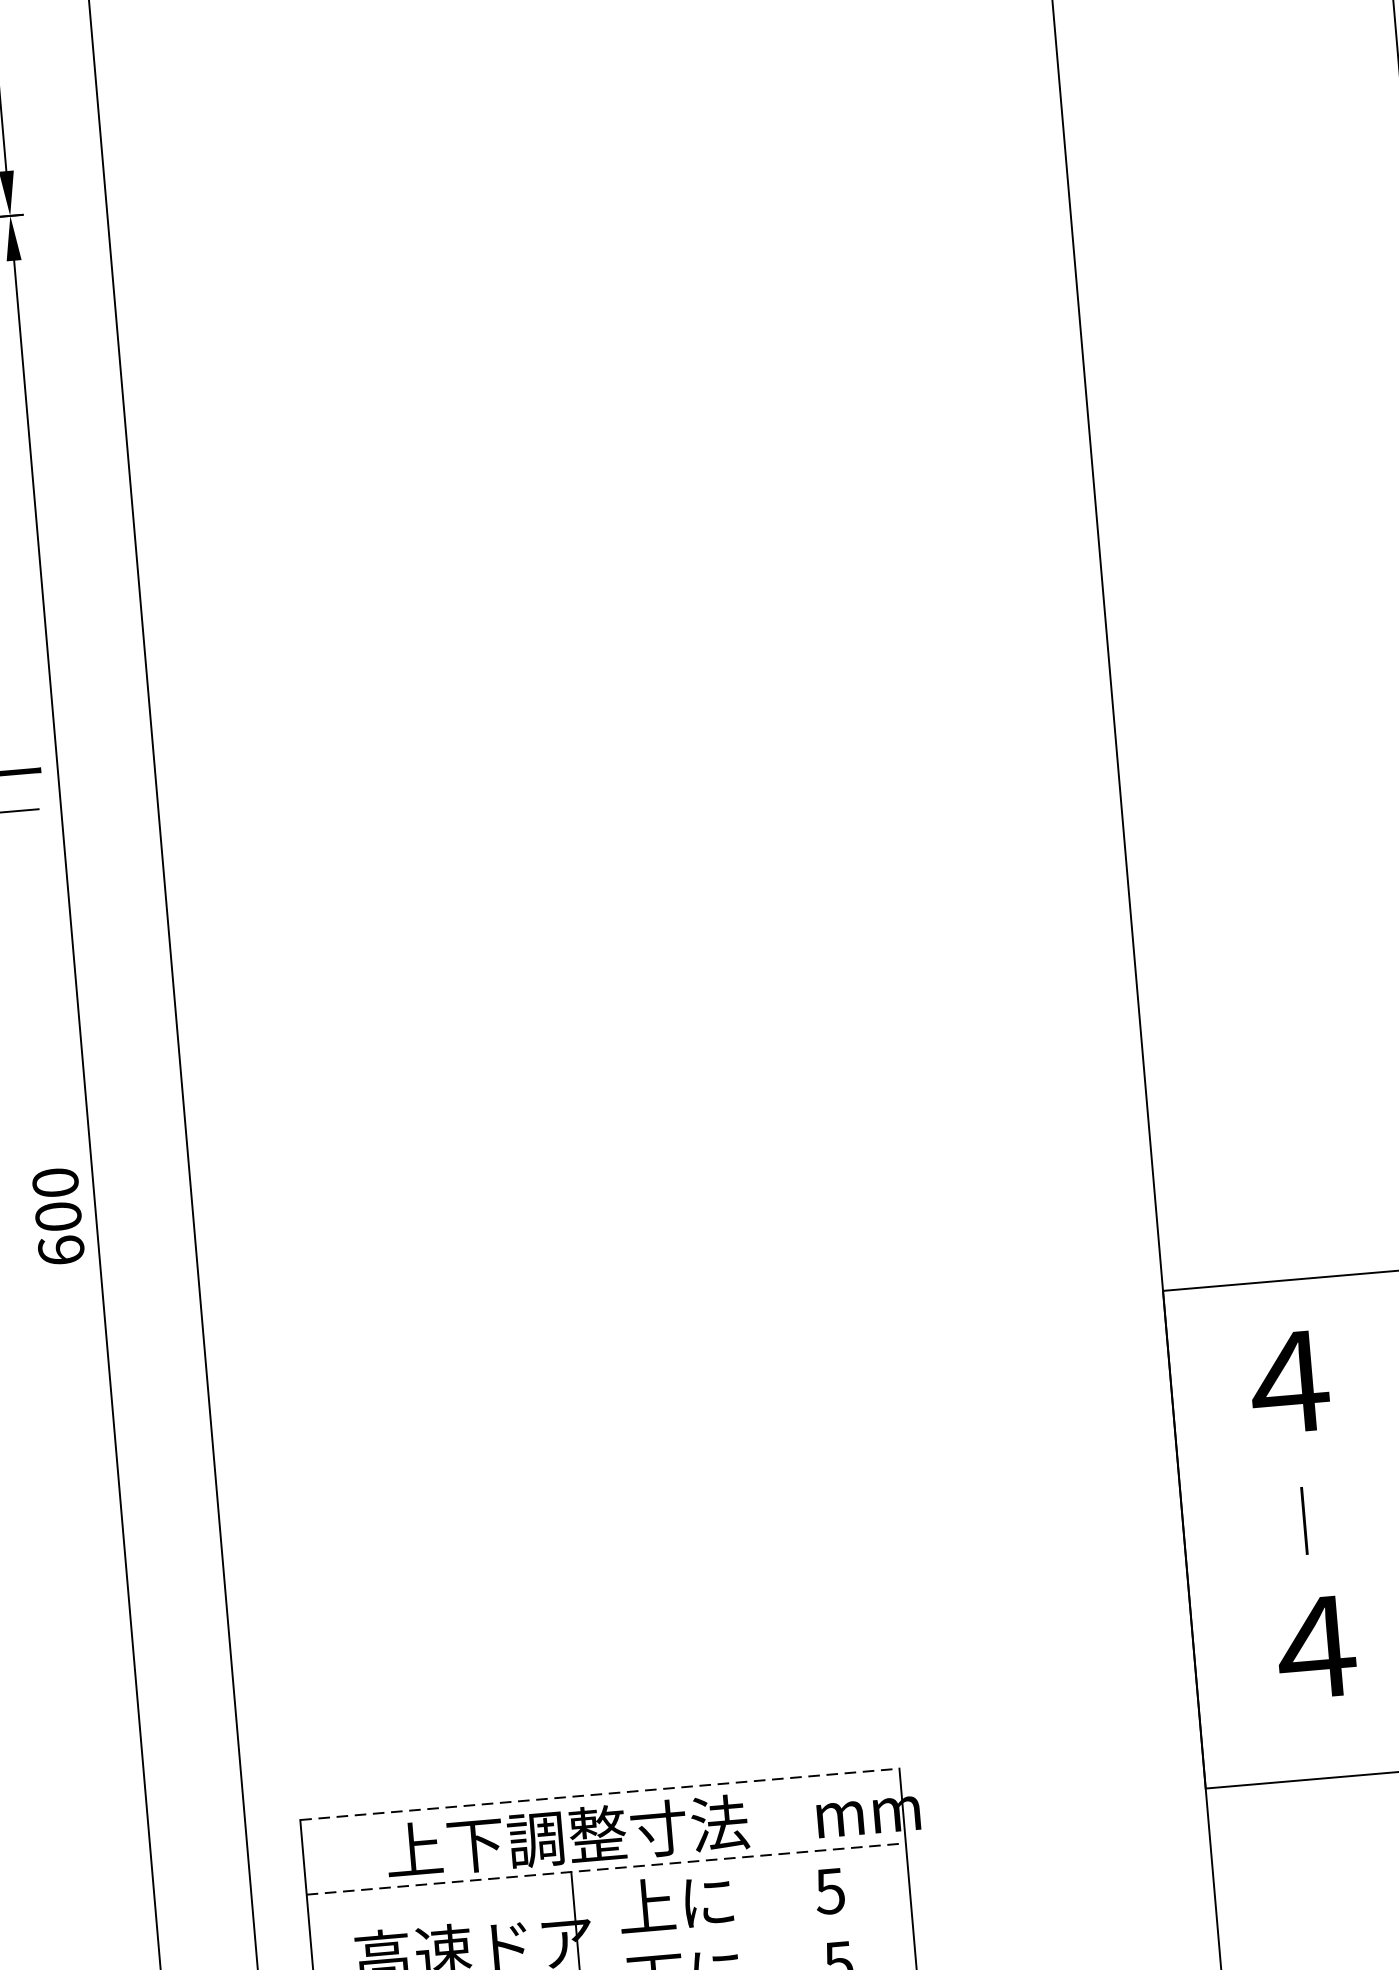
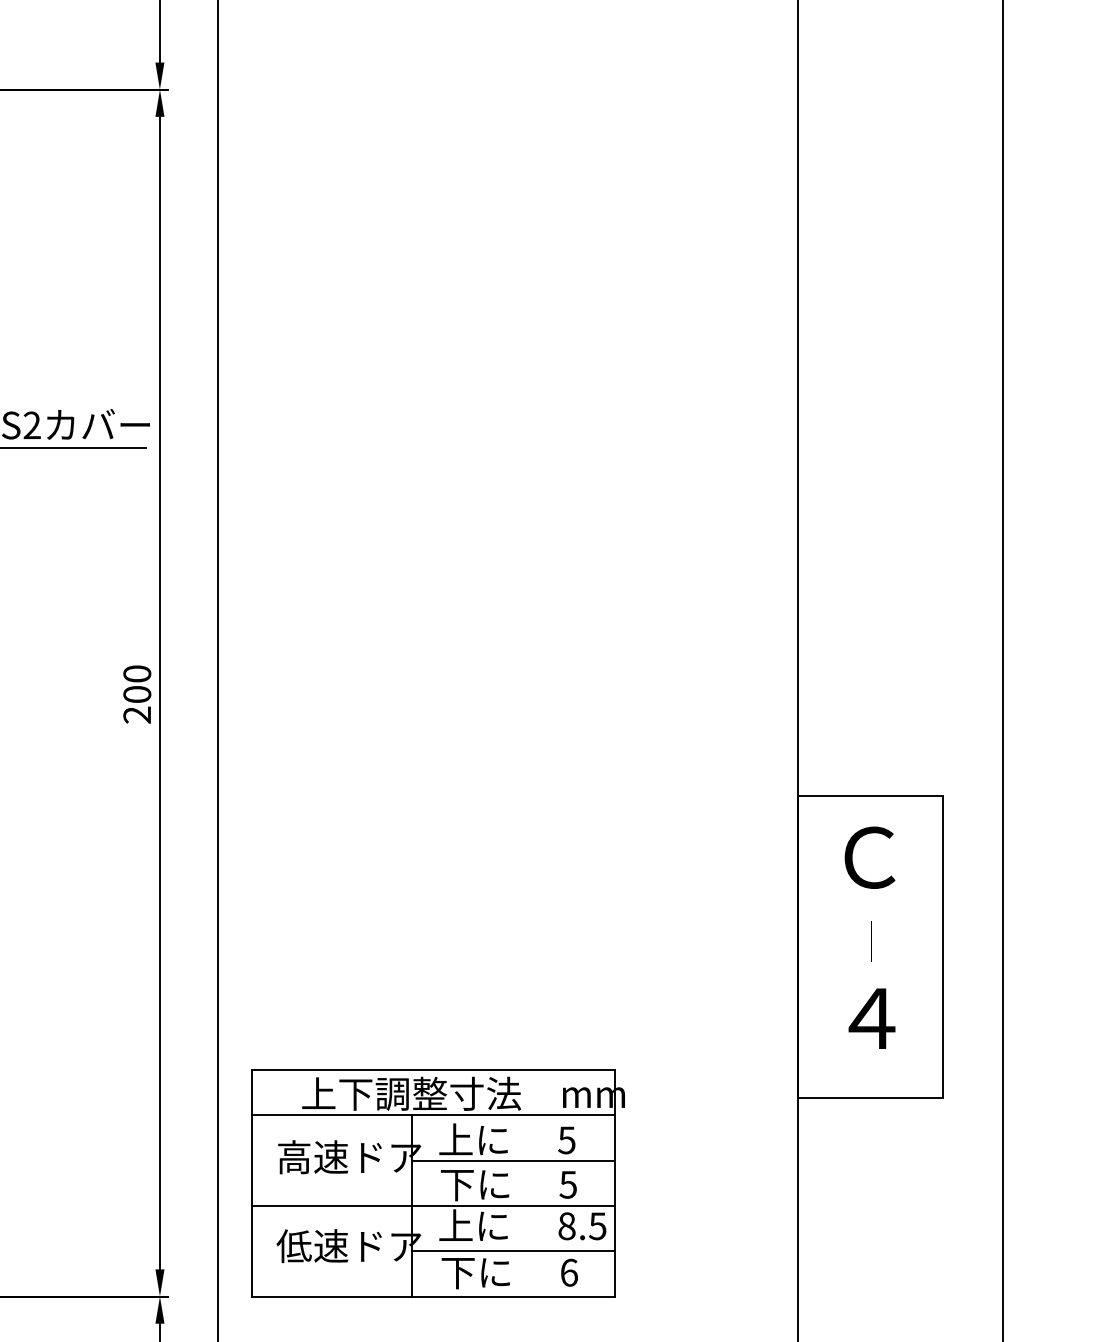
text: (61, 1249) -> (137, 714), 600 -> 200
text: (1289, 1382) -> (869, 857), ４ -> Ｃ
line: (600, 1795) -> (433, 1070), dashed -> solid
line: (606, 1869) -> (433, 1115), dashed -> solid
line: (744, 1932) -> (513, 1160), added

